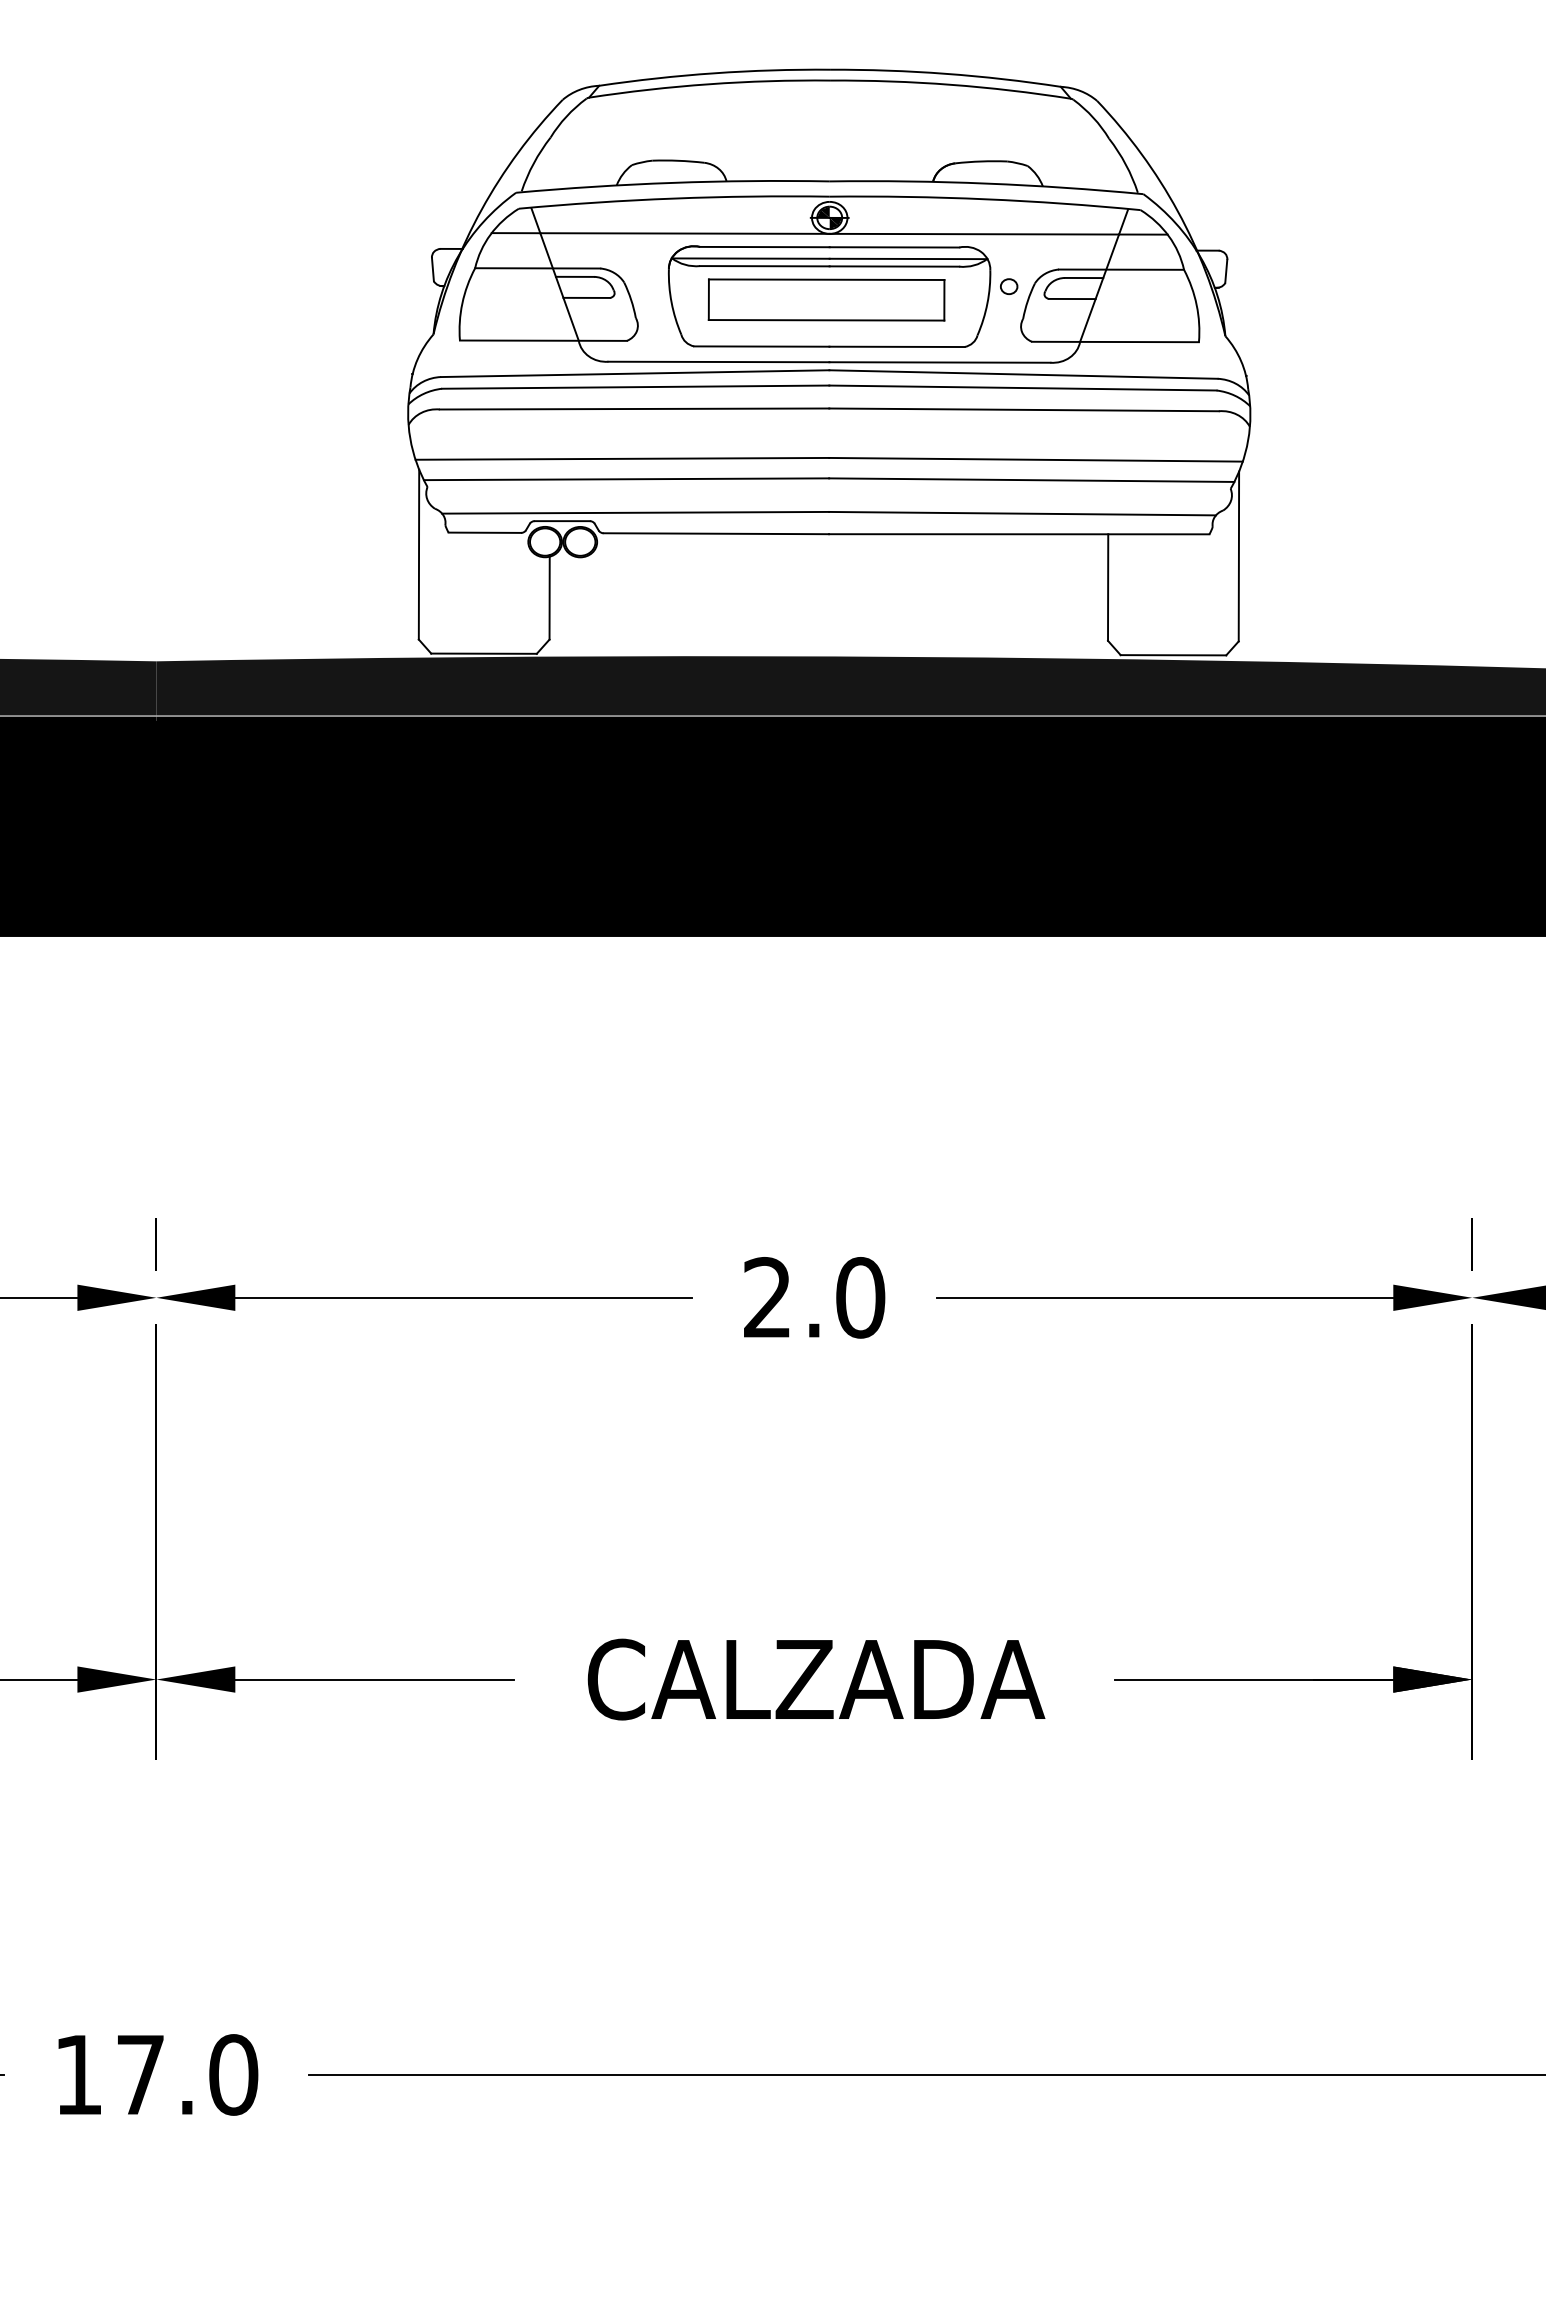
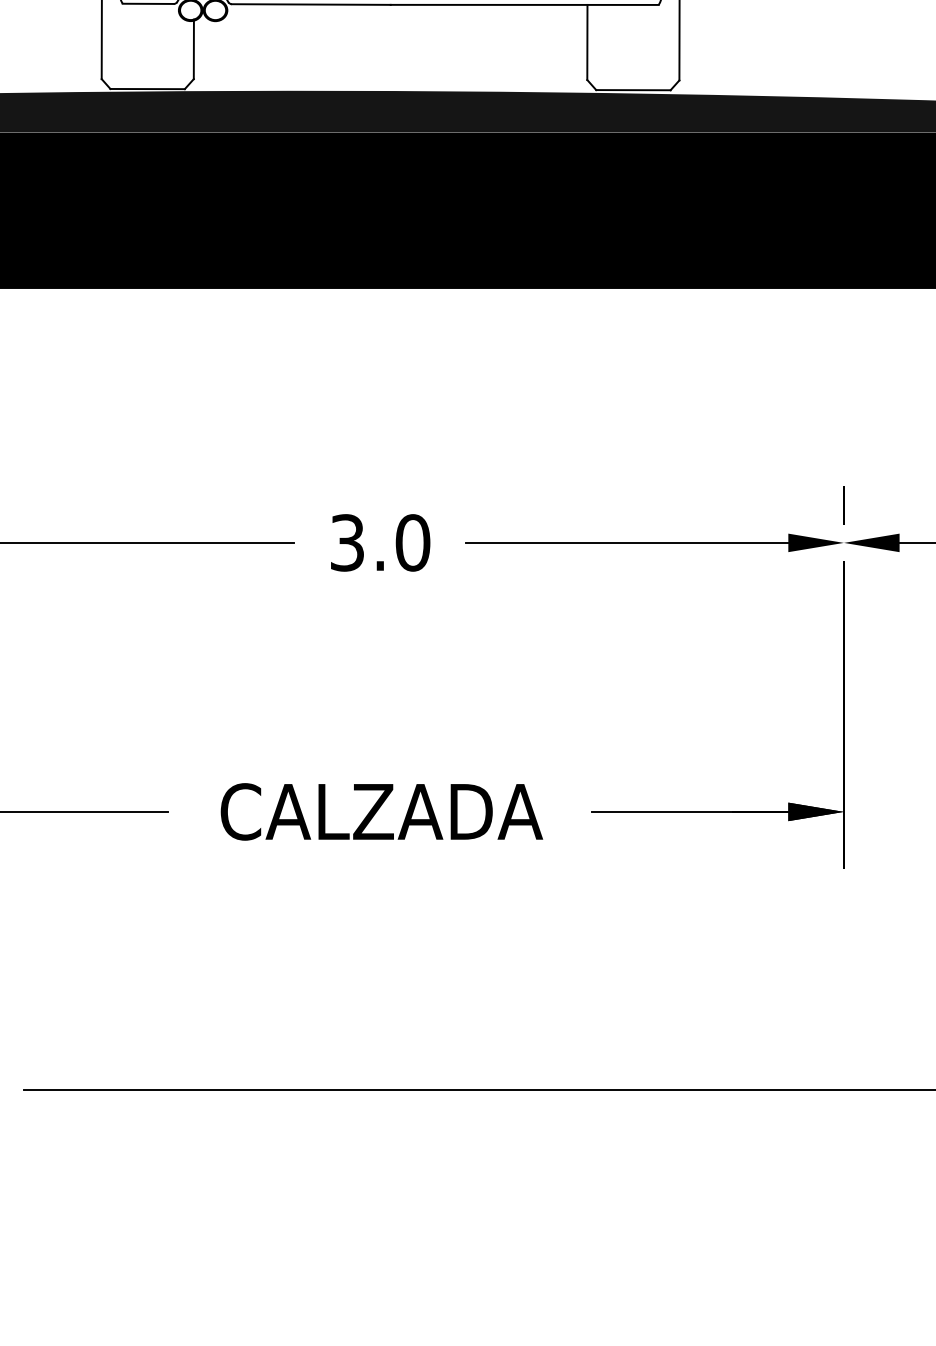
text: (767, 1297) -> (347, 542), 2.0 -> 3.0

